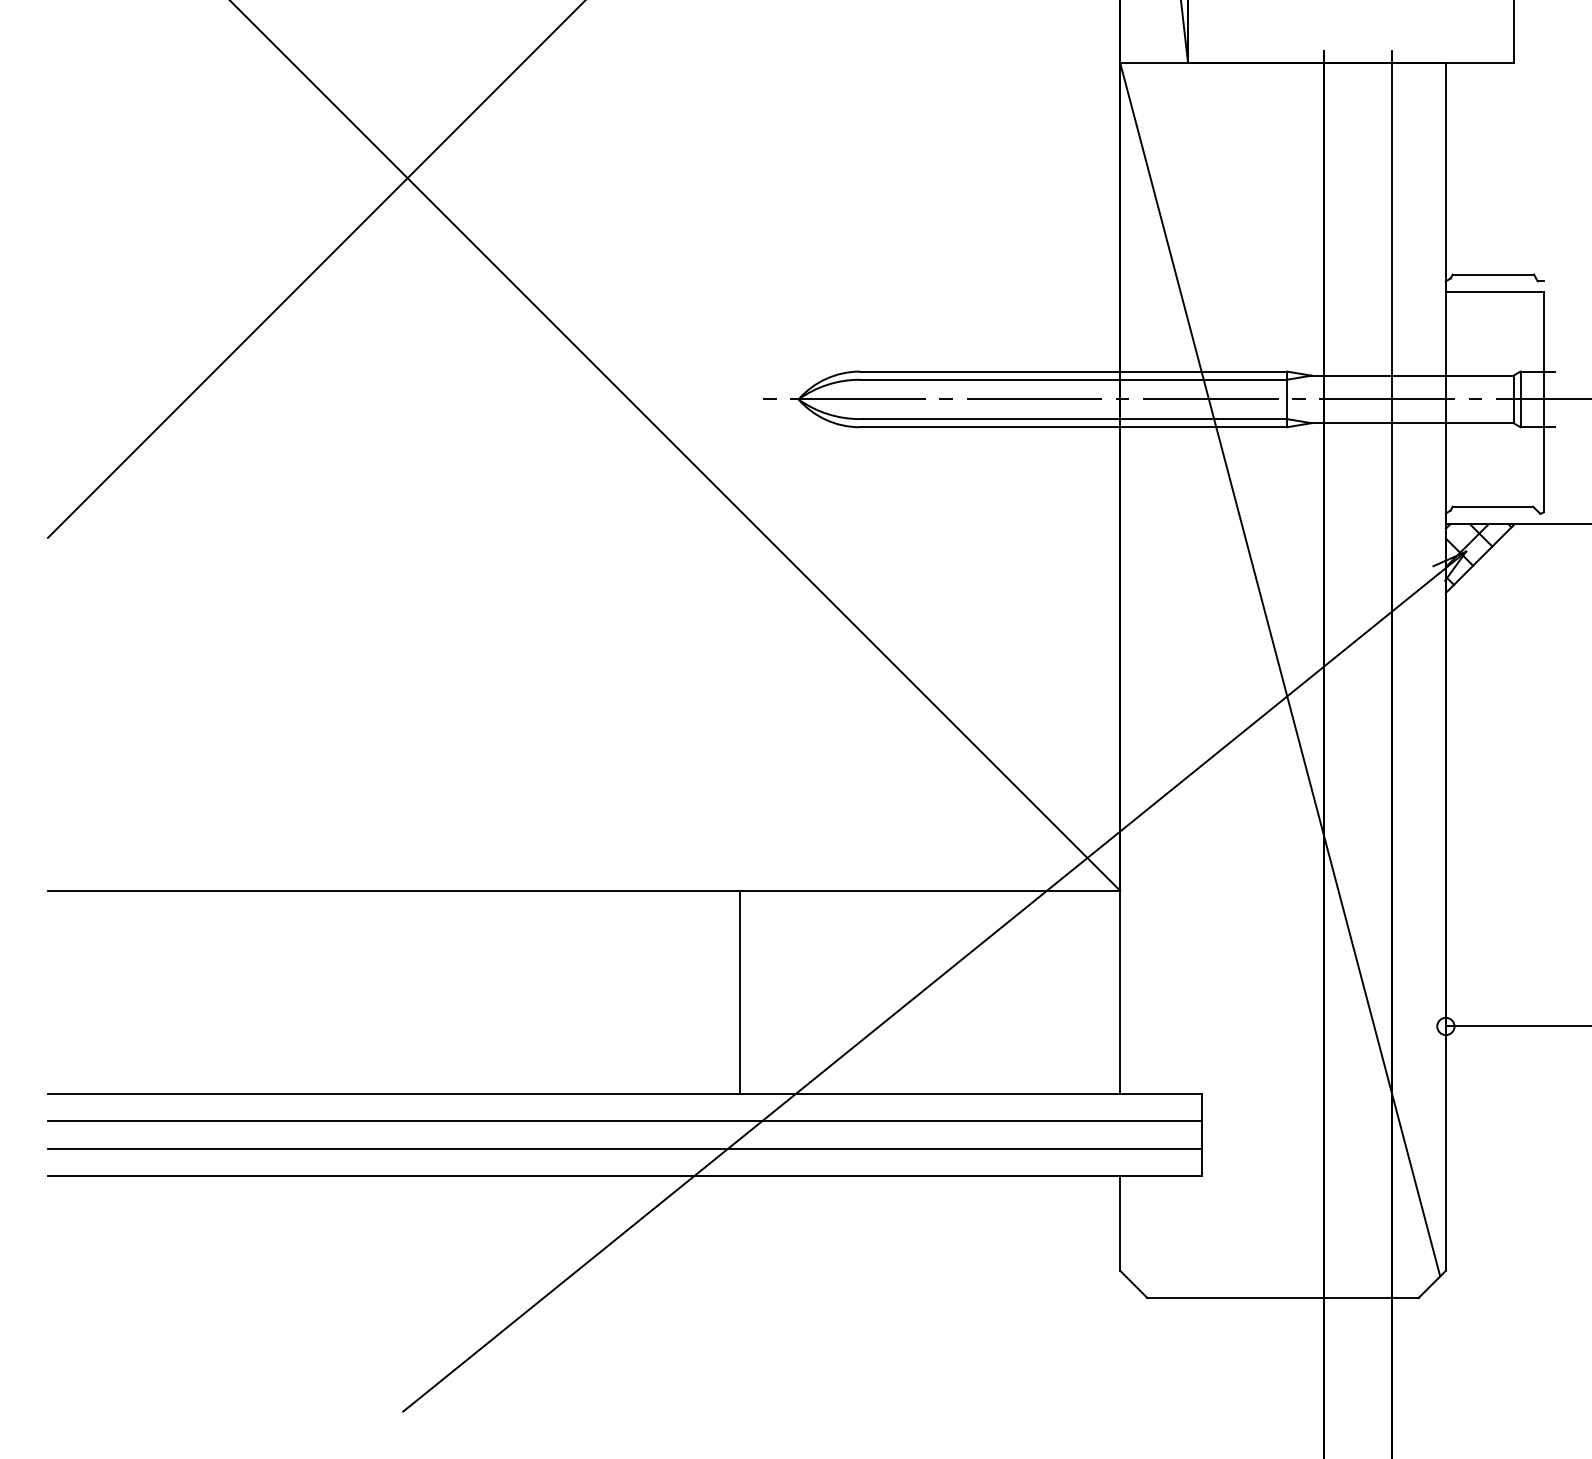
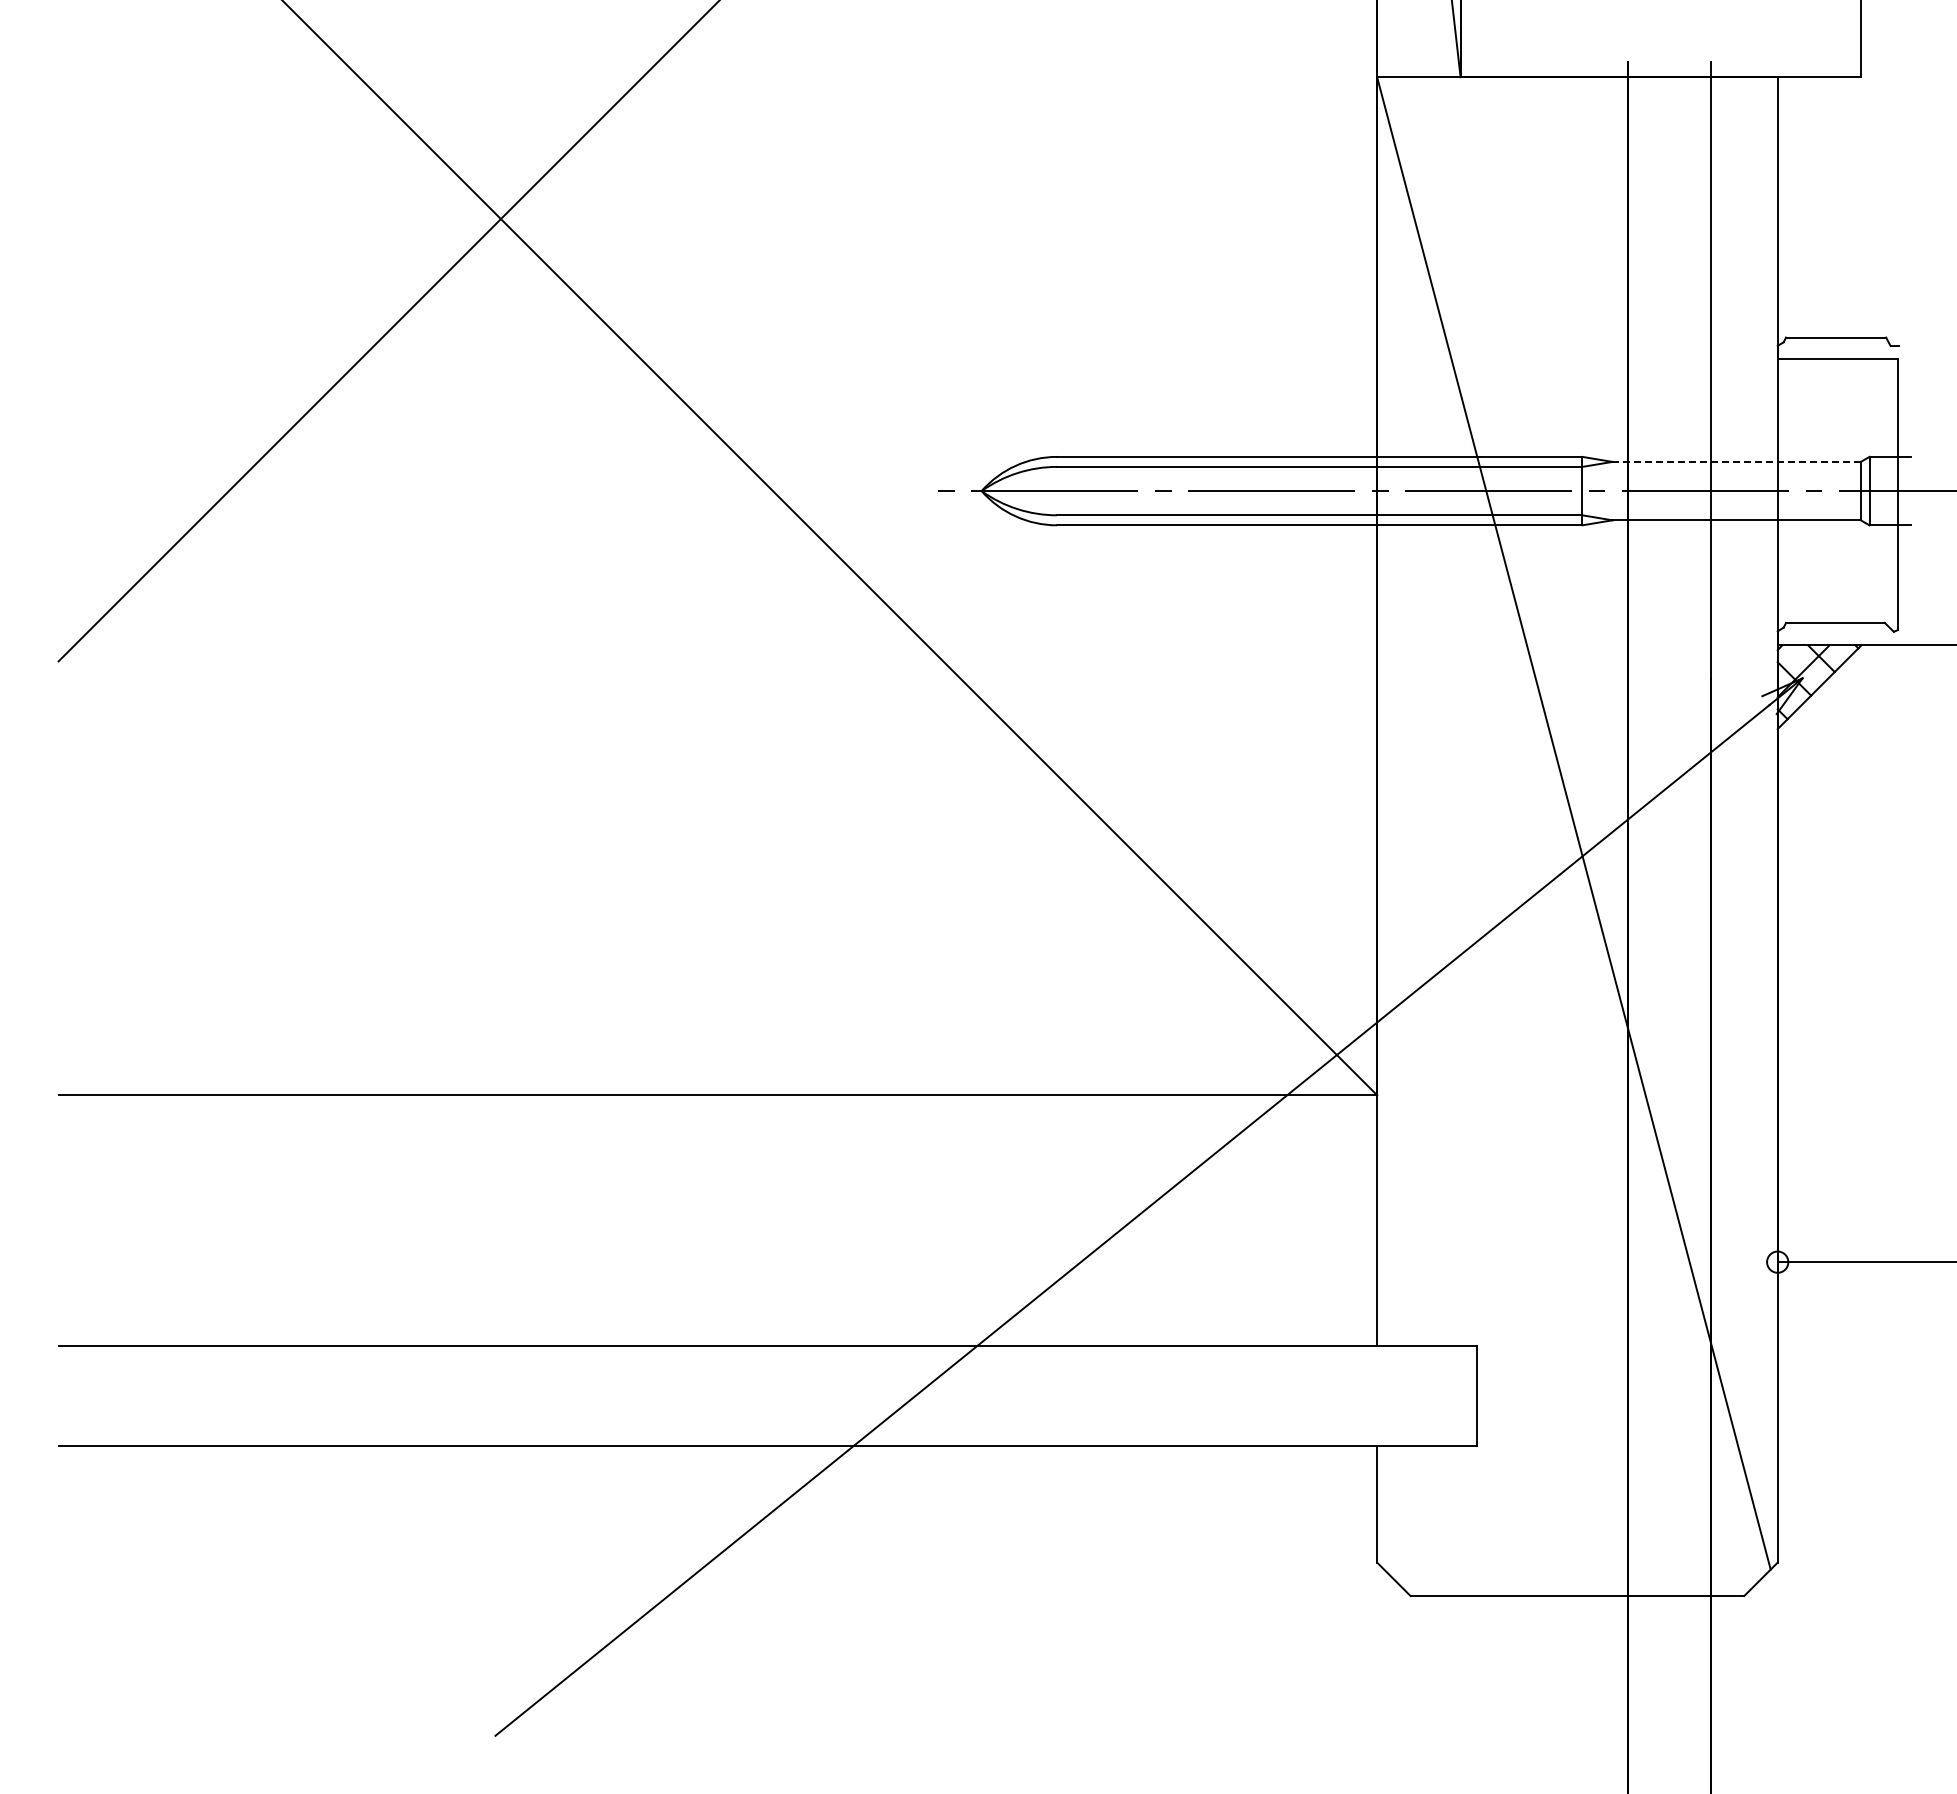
line: (1412, 375) -> (1736, 461), solid -> dashed
line: (739, 992) -> (909, 1220), removed
line: (624, 1121) -> (767, 1379), removed
line: (624, 1148) -> (767, 1412), removed

